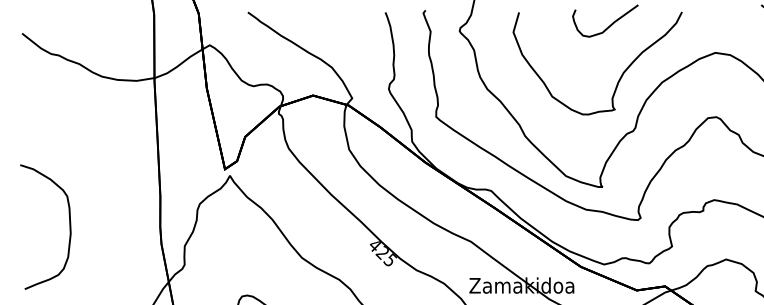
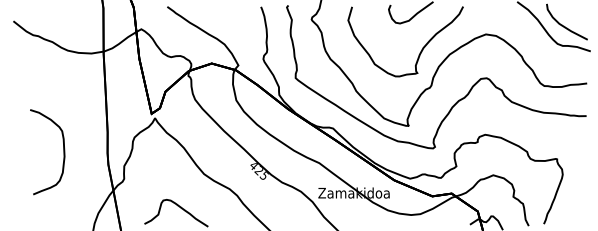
curve: (69, 227) -> (63, 152), moved

